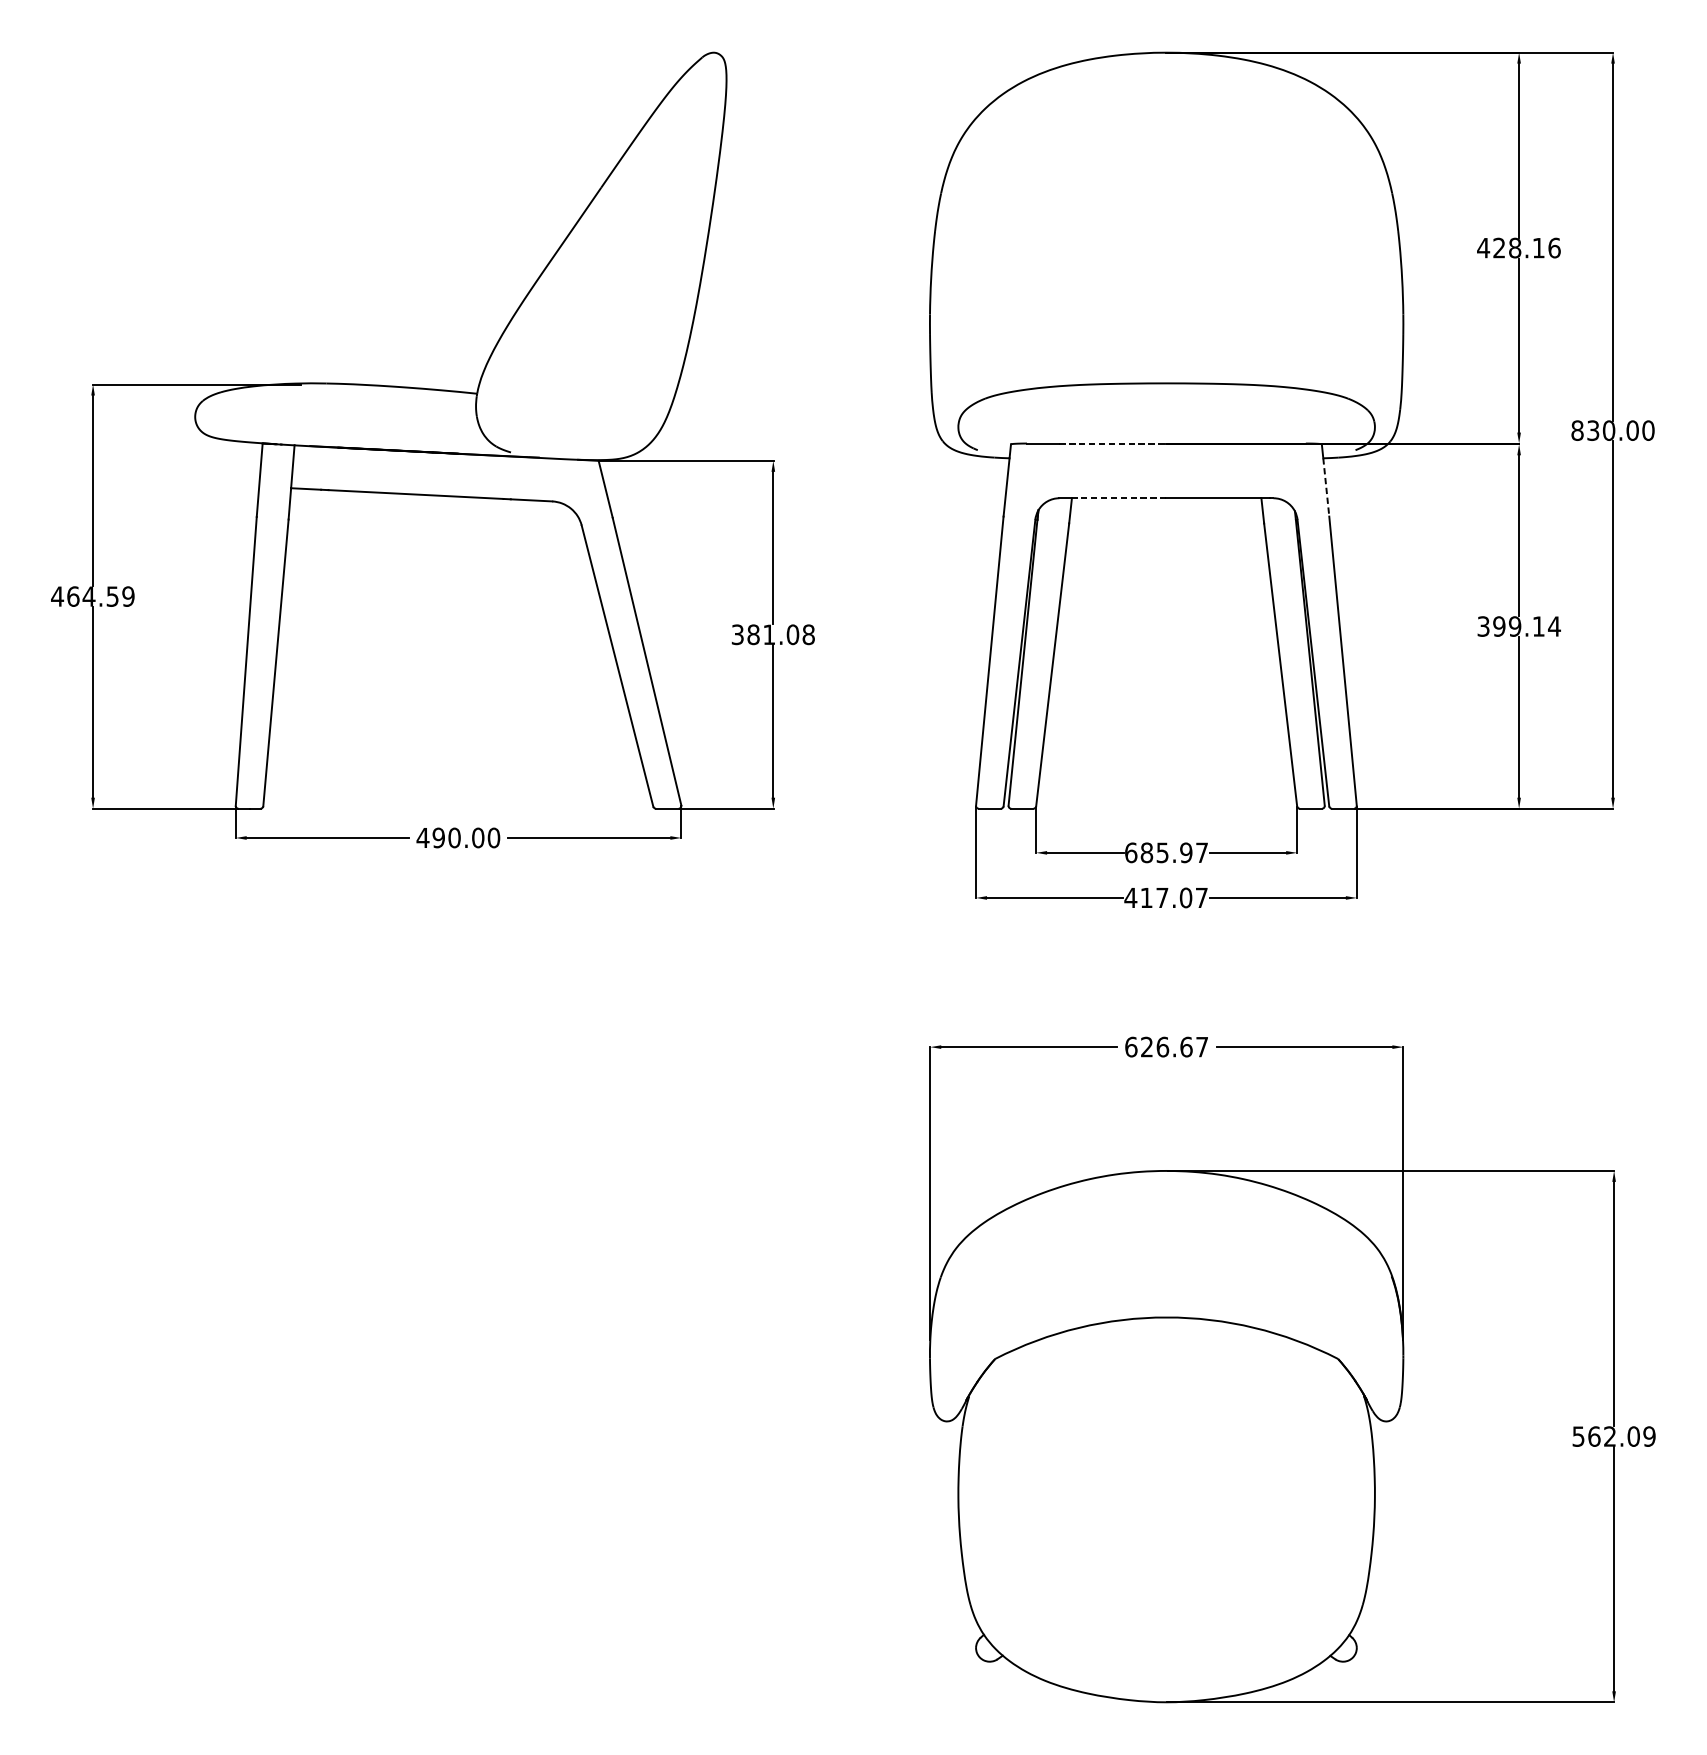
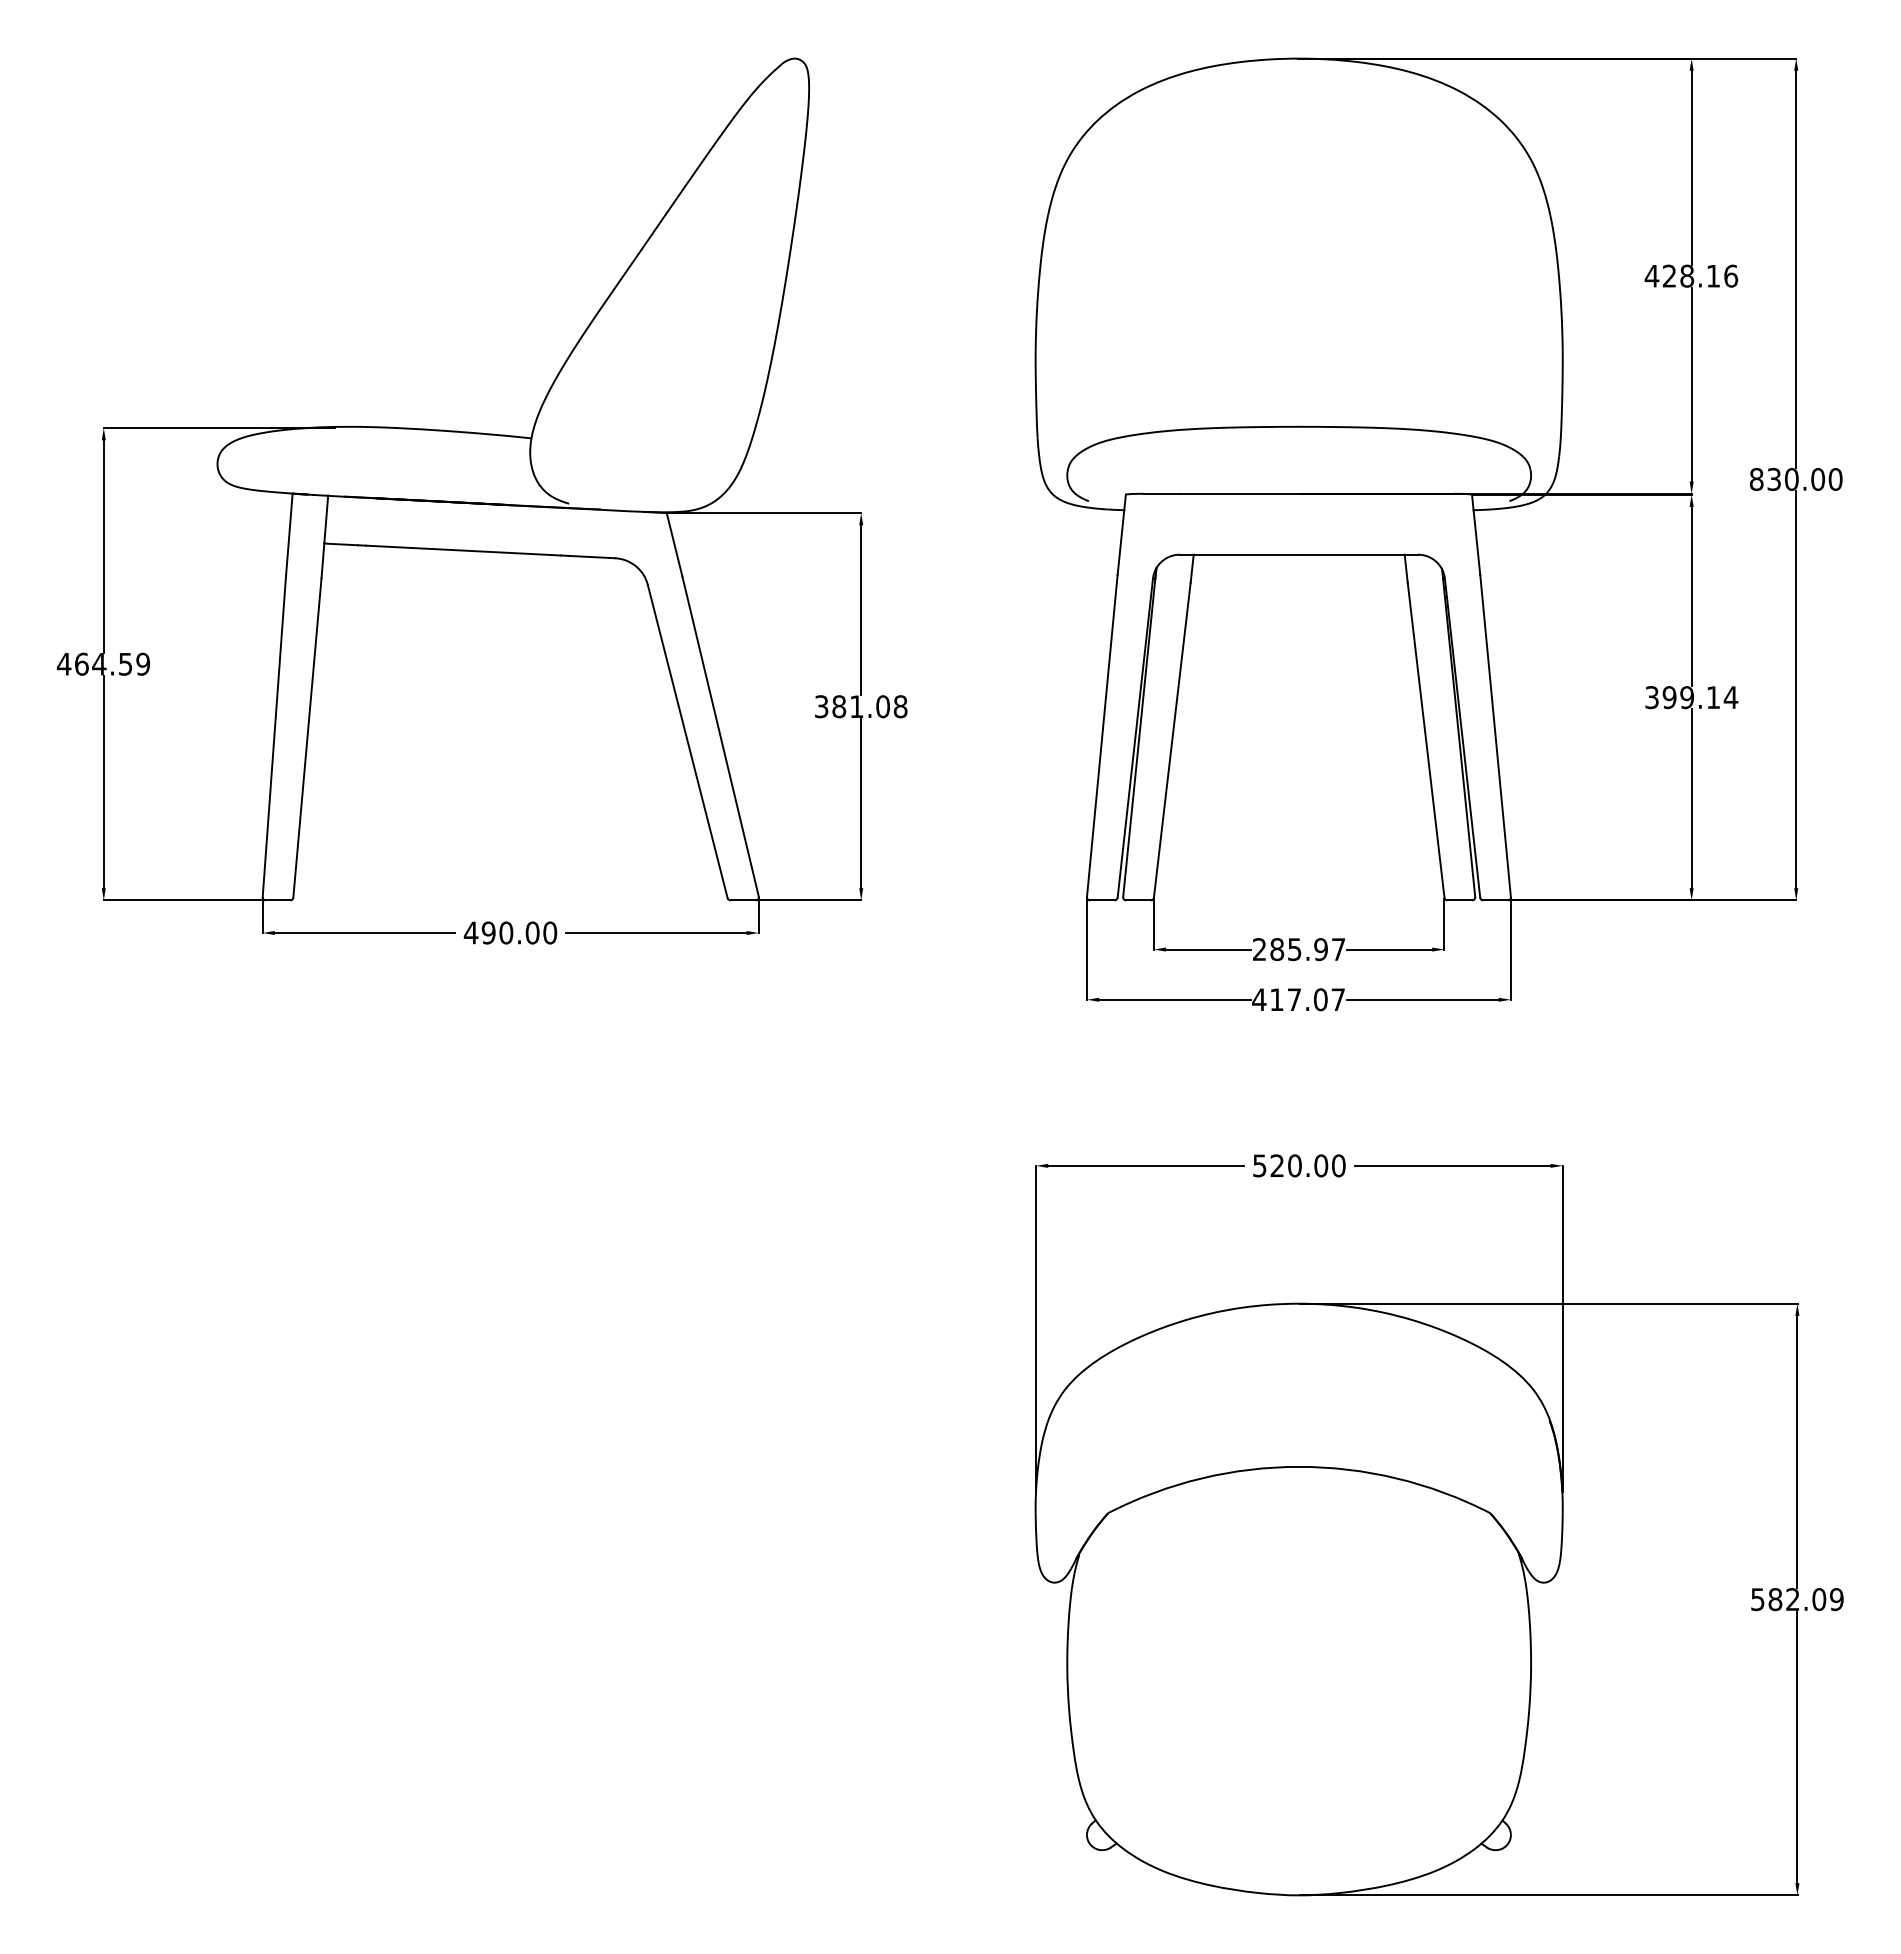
line: (1113, 443) -> (1239, 493), dashed -> solid
line: (1325, 487) -> (1476, 542), dashed -> solid
line: (1119, 498) -> (1246, 554), dashed -> solid
text: (1131, 852) -> (1259, 949), 685.97 -> 285.97
text: (1166, 1046) -> (1299, 1165), 626.67 -> 520.00
text: (1594, 1436) -> (1775, 1599), 562.09 -> 582.09

